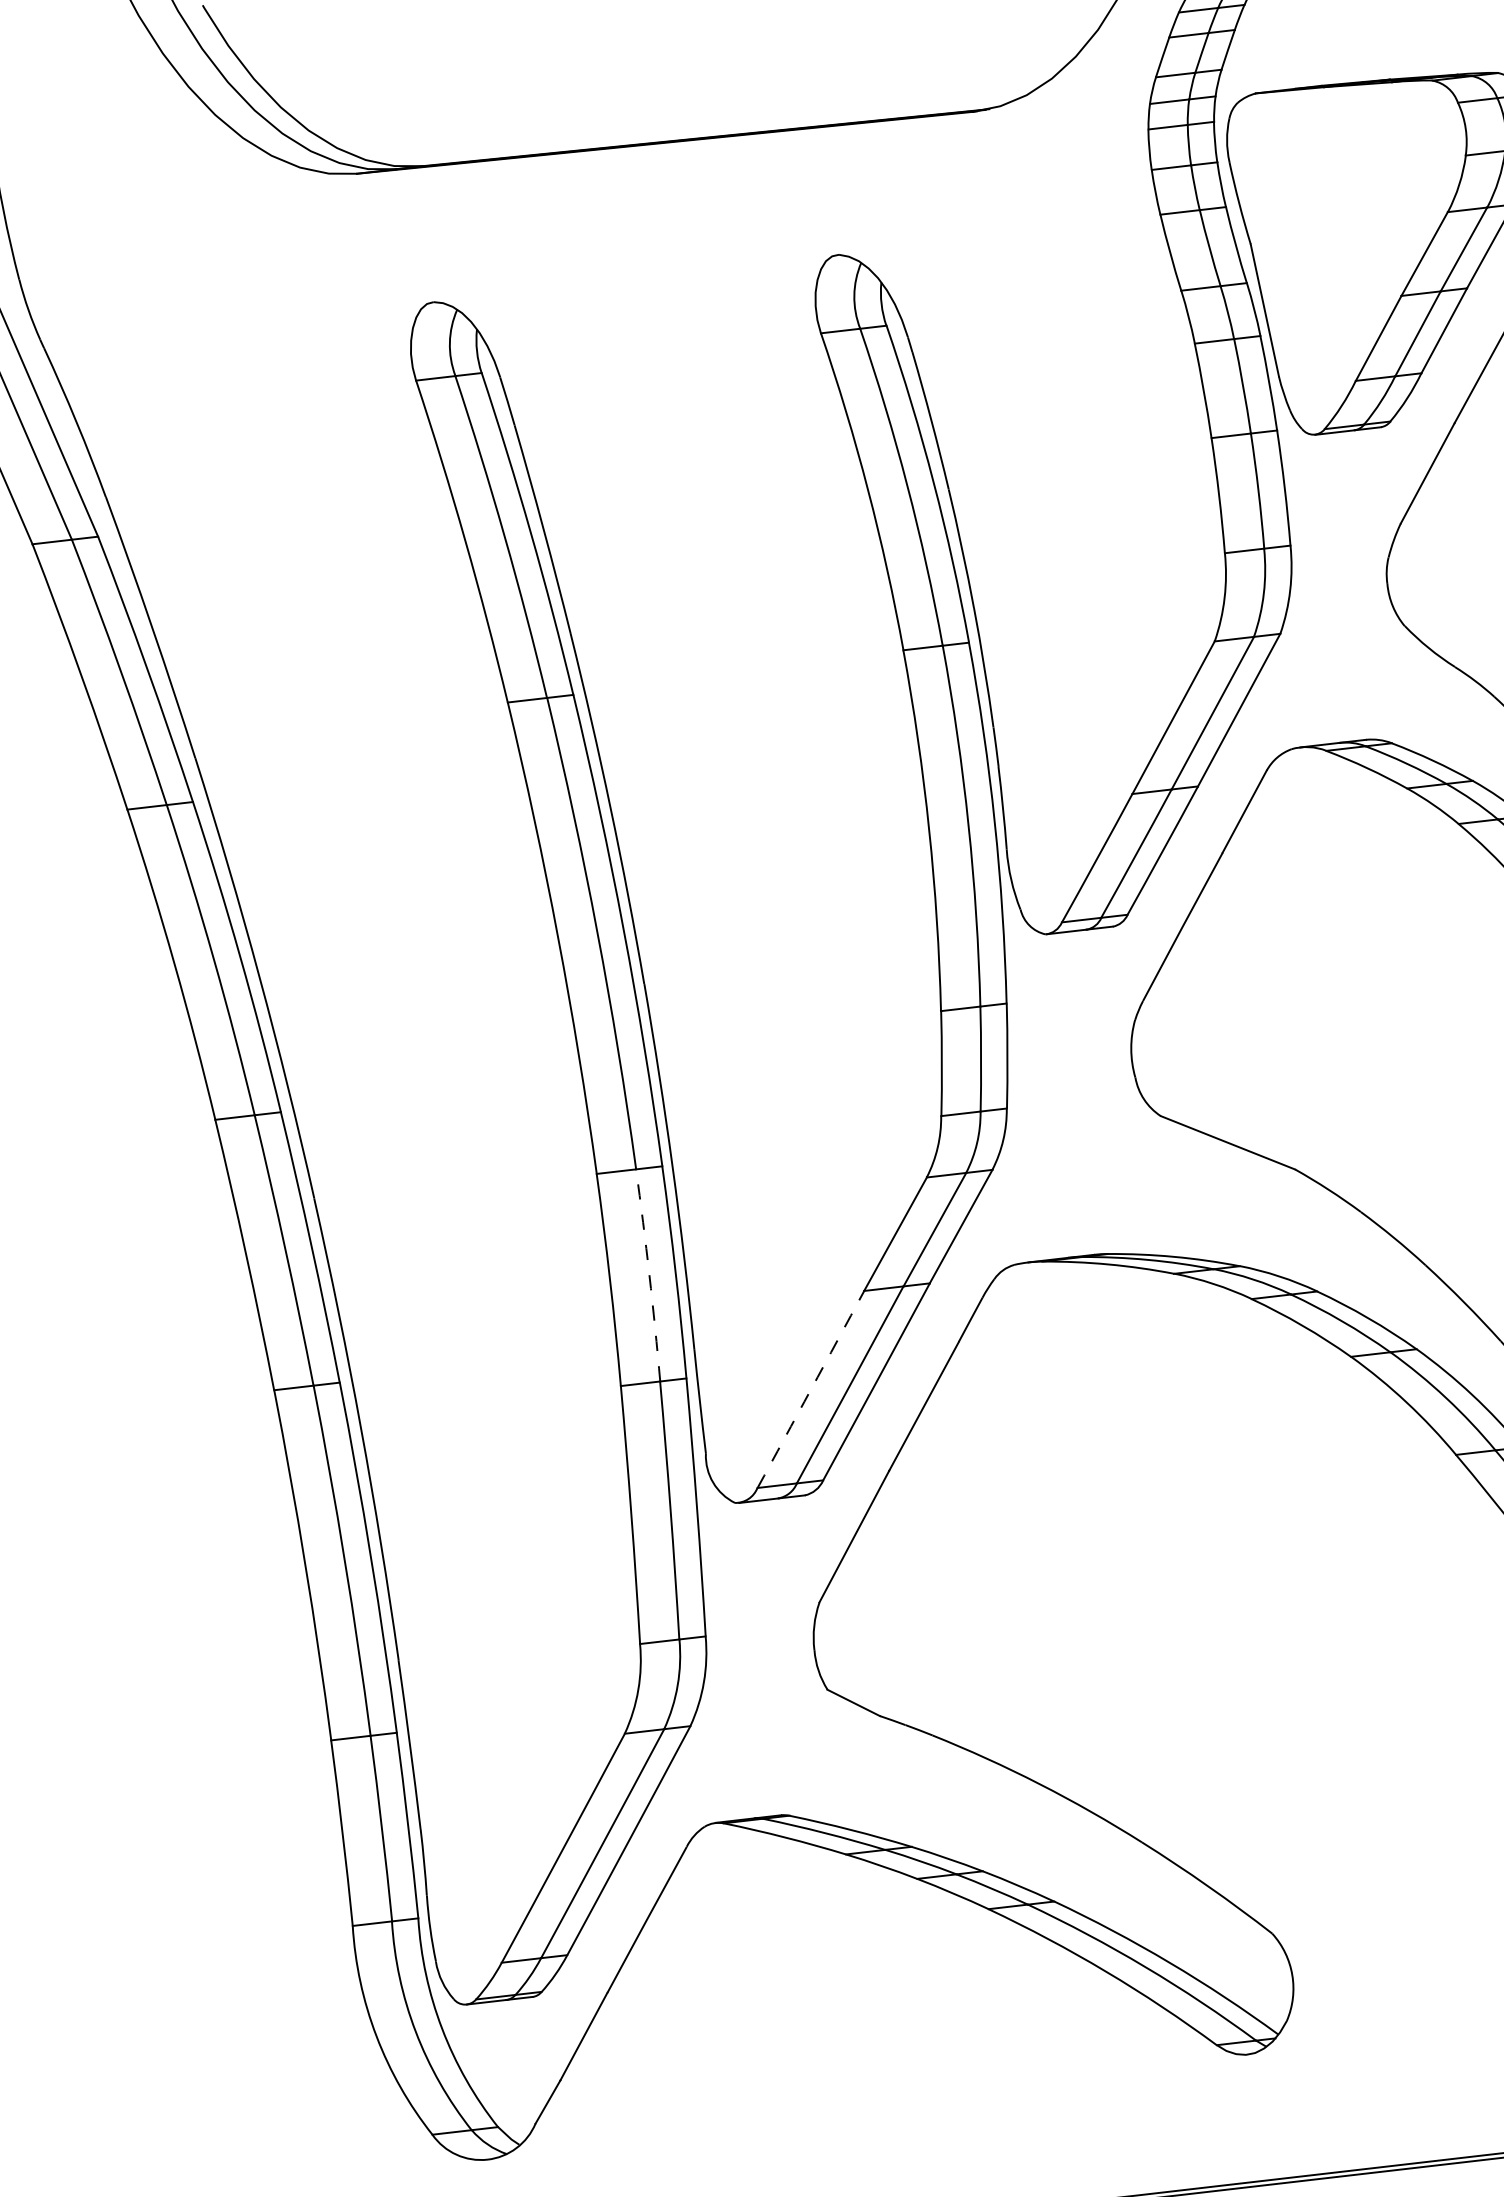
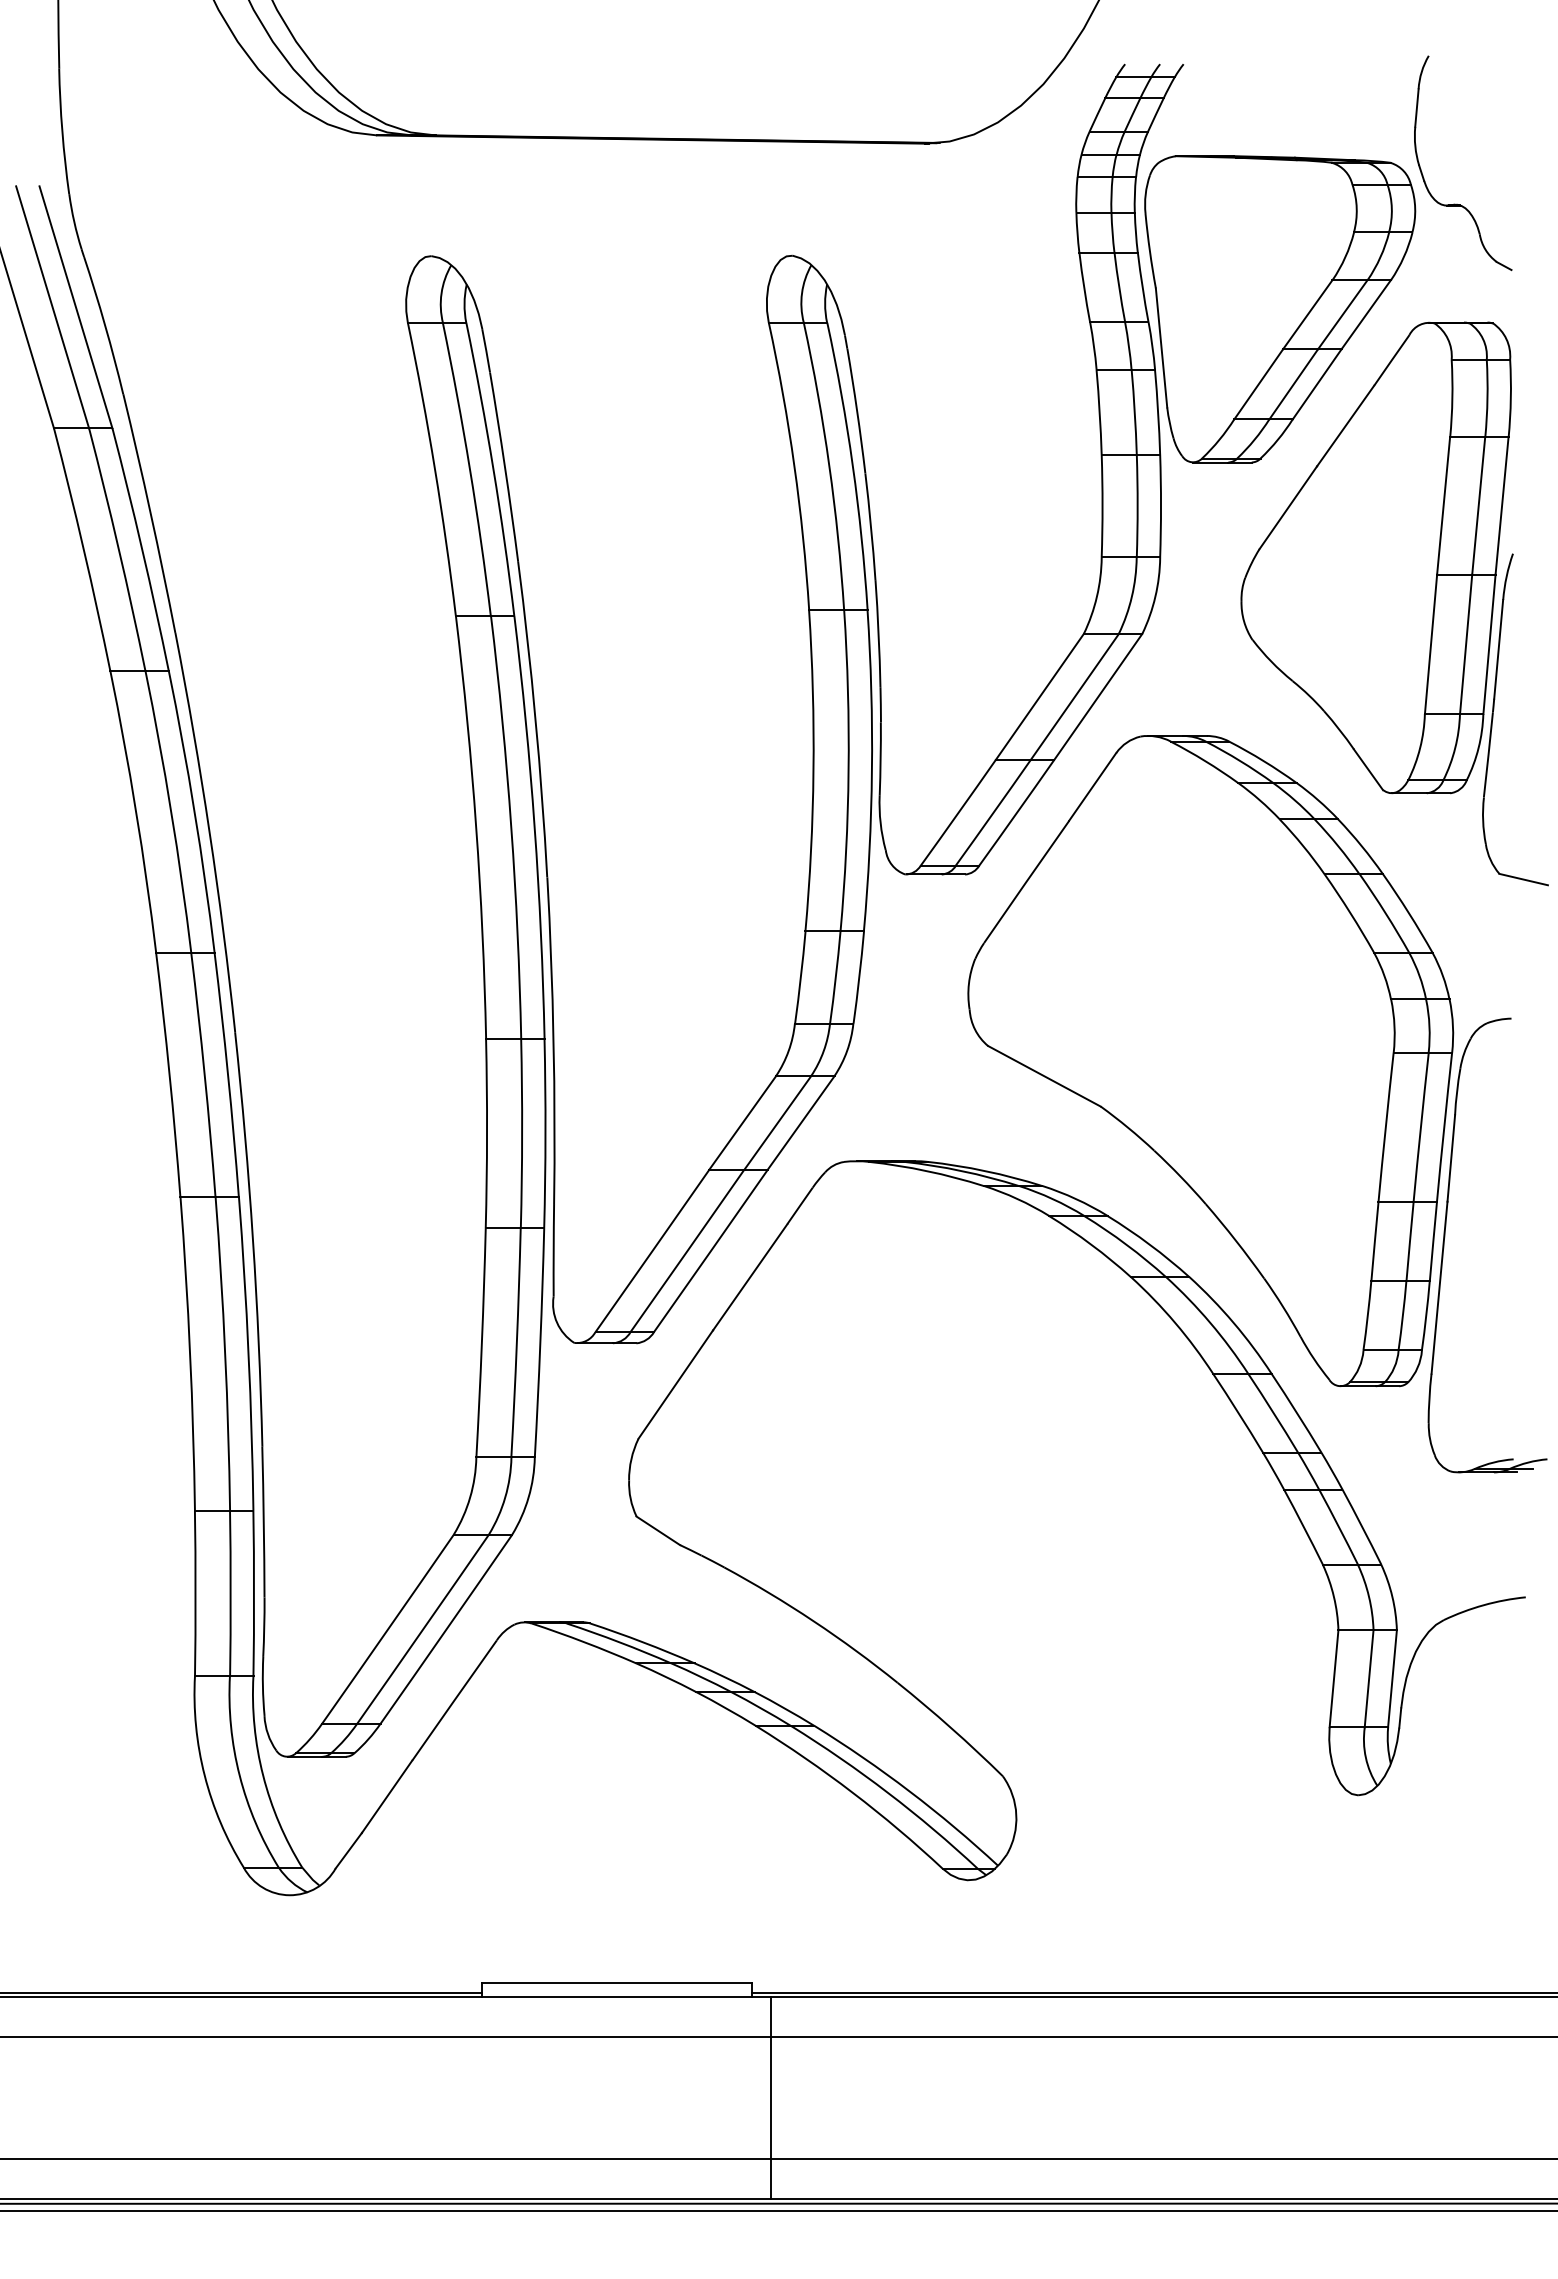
arc: (649, 1274) -> (522, 1133), dashed -> solid
arc: (810, 1389) -> (652, 1250), dashed -> solid

